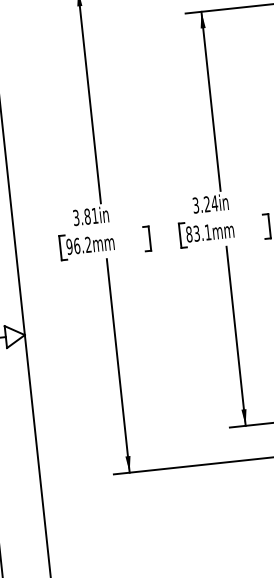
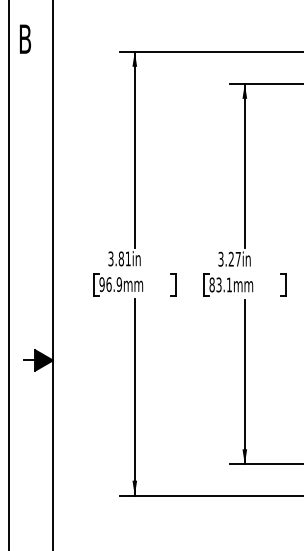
text: (214, 203) -> (238, 259), 3.24in -> 3.27in
text: (88, 244) -> (119, 284), 96.2mm -> 96.9mm
fill: (14, 336) -> (43, 360), added

